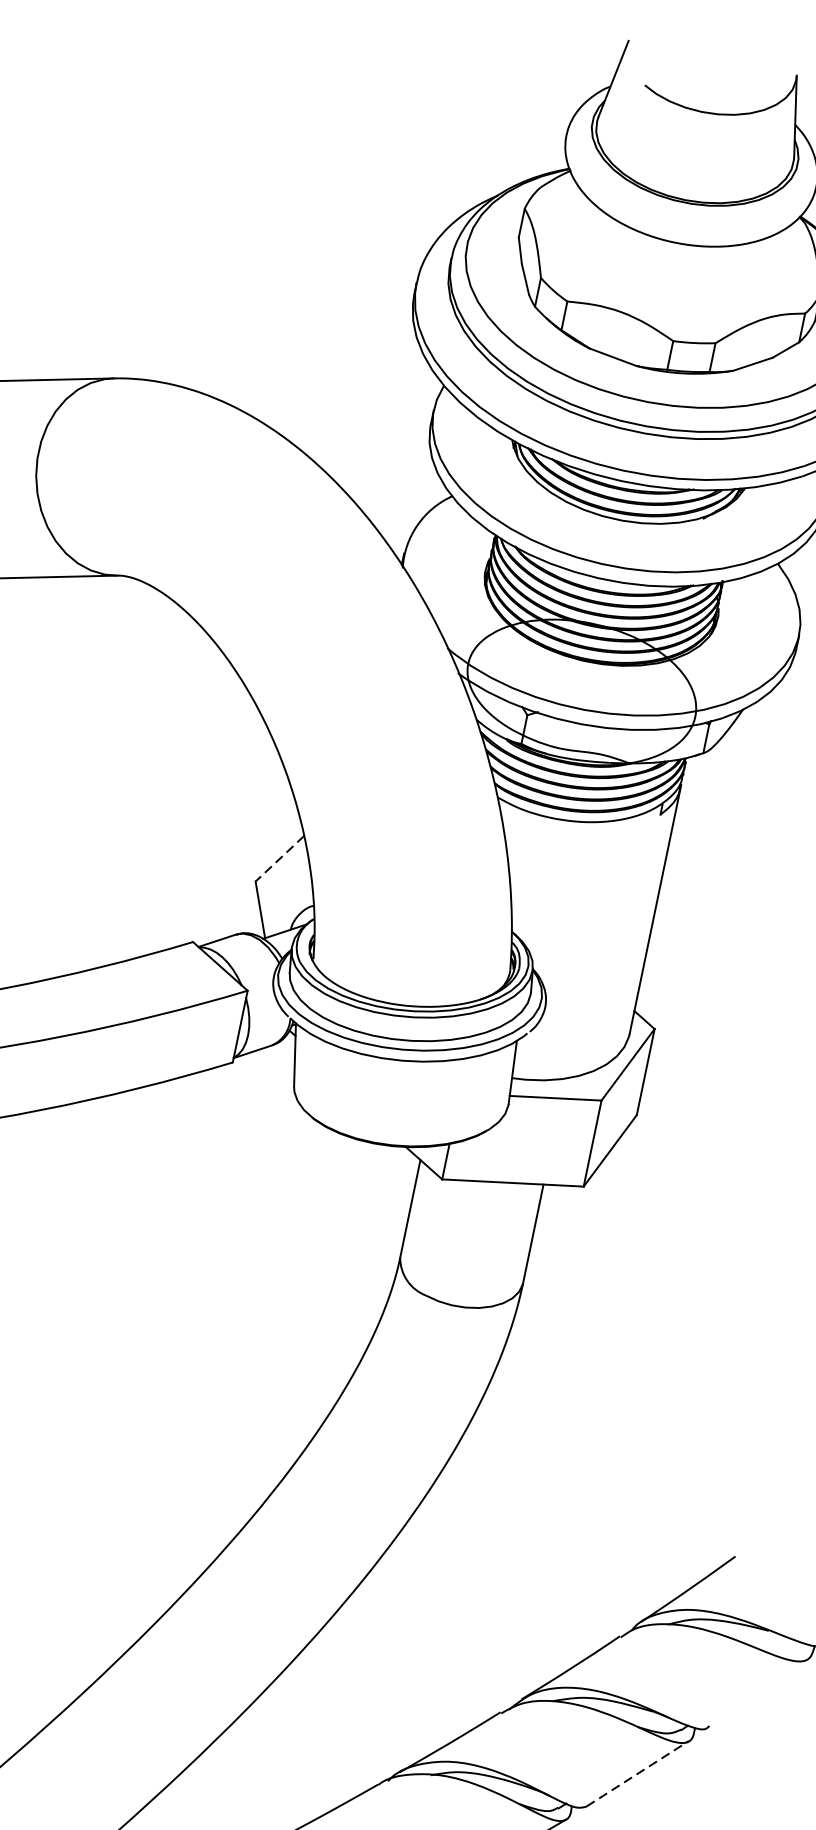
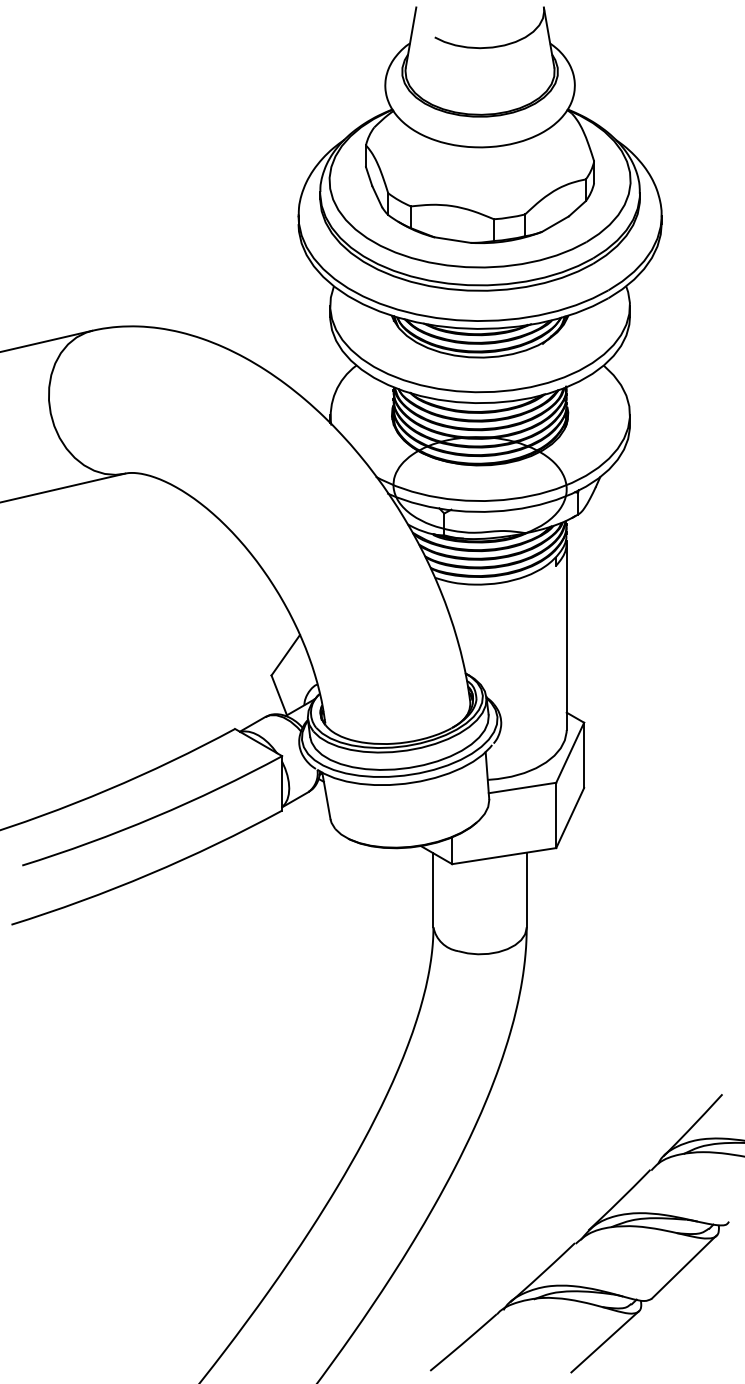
line: (279, 858) -> (285, 655), dashed -> solid
line: (638, 1772) -> (684, 1266), dashed -> solid

